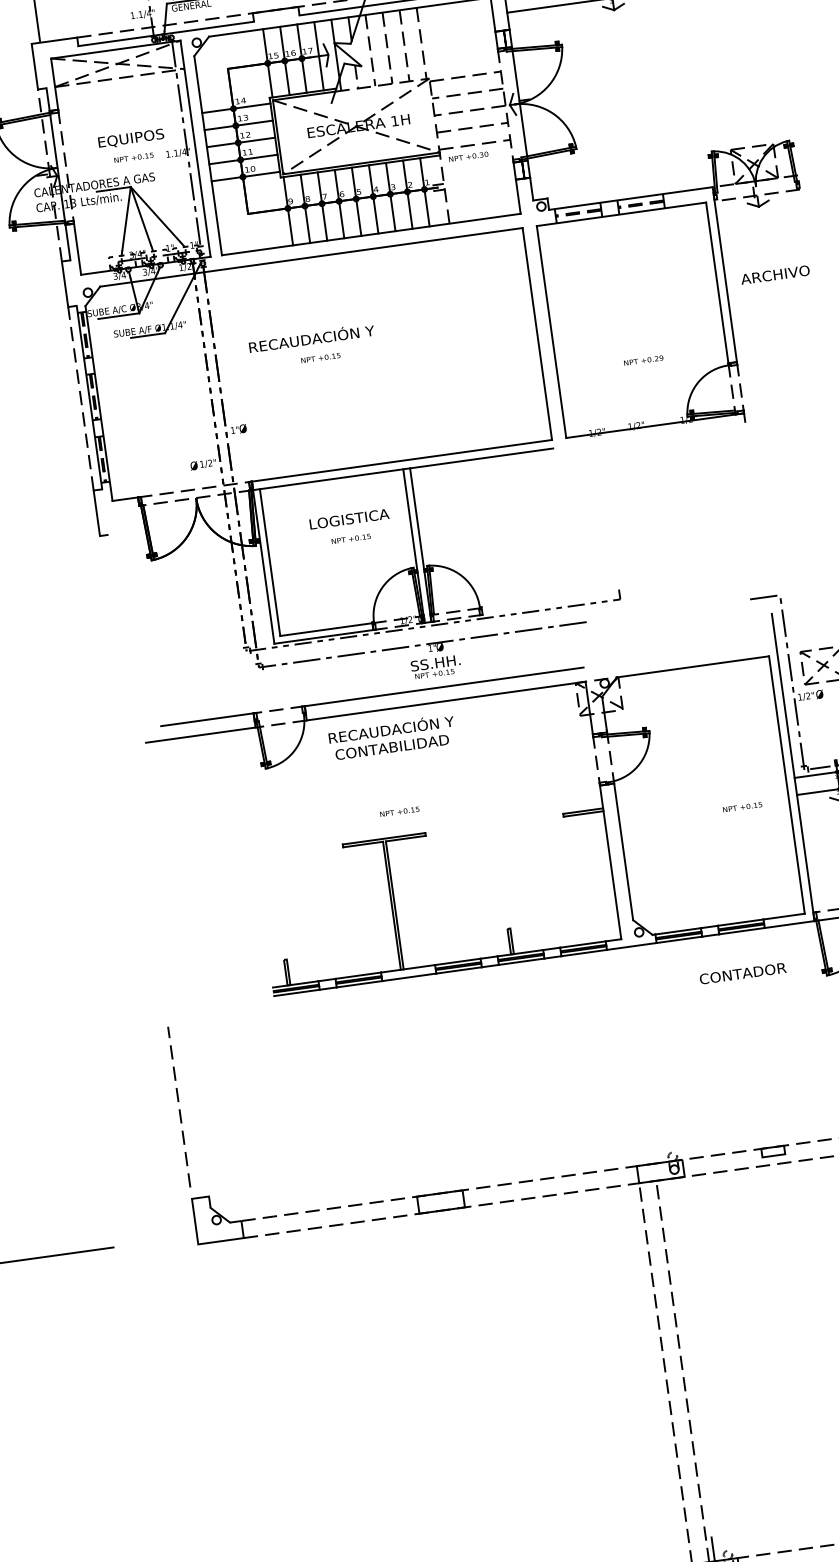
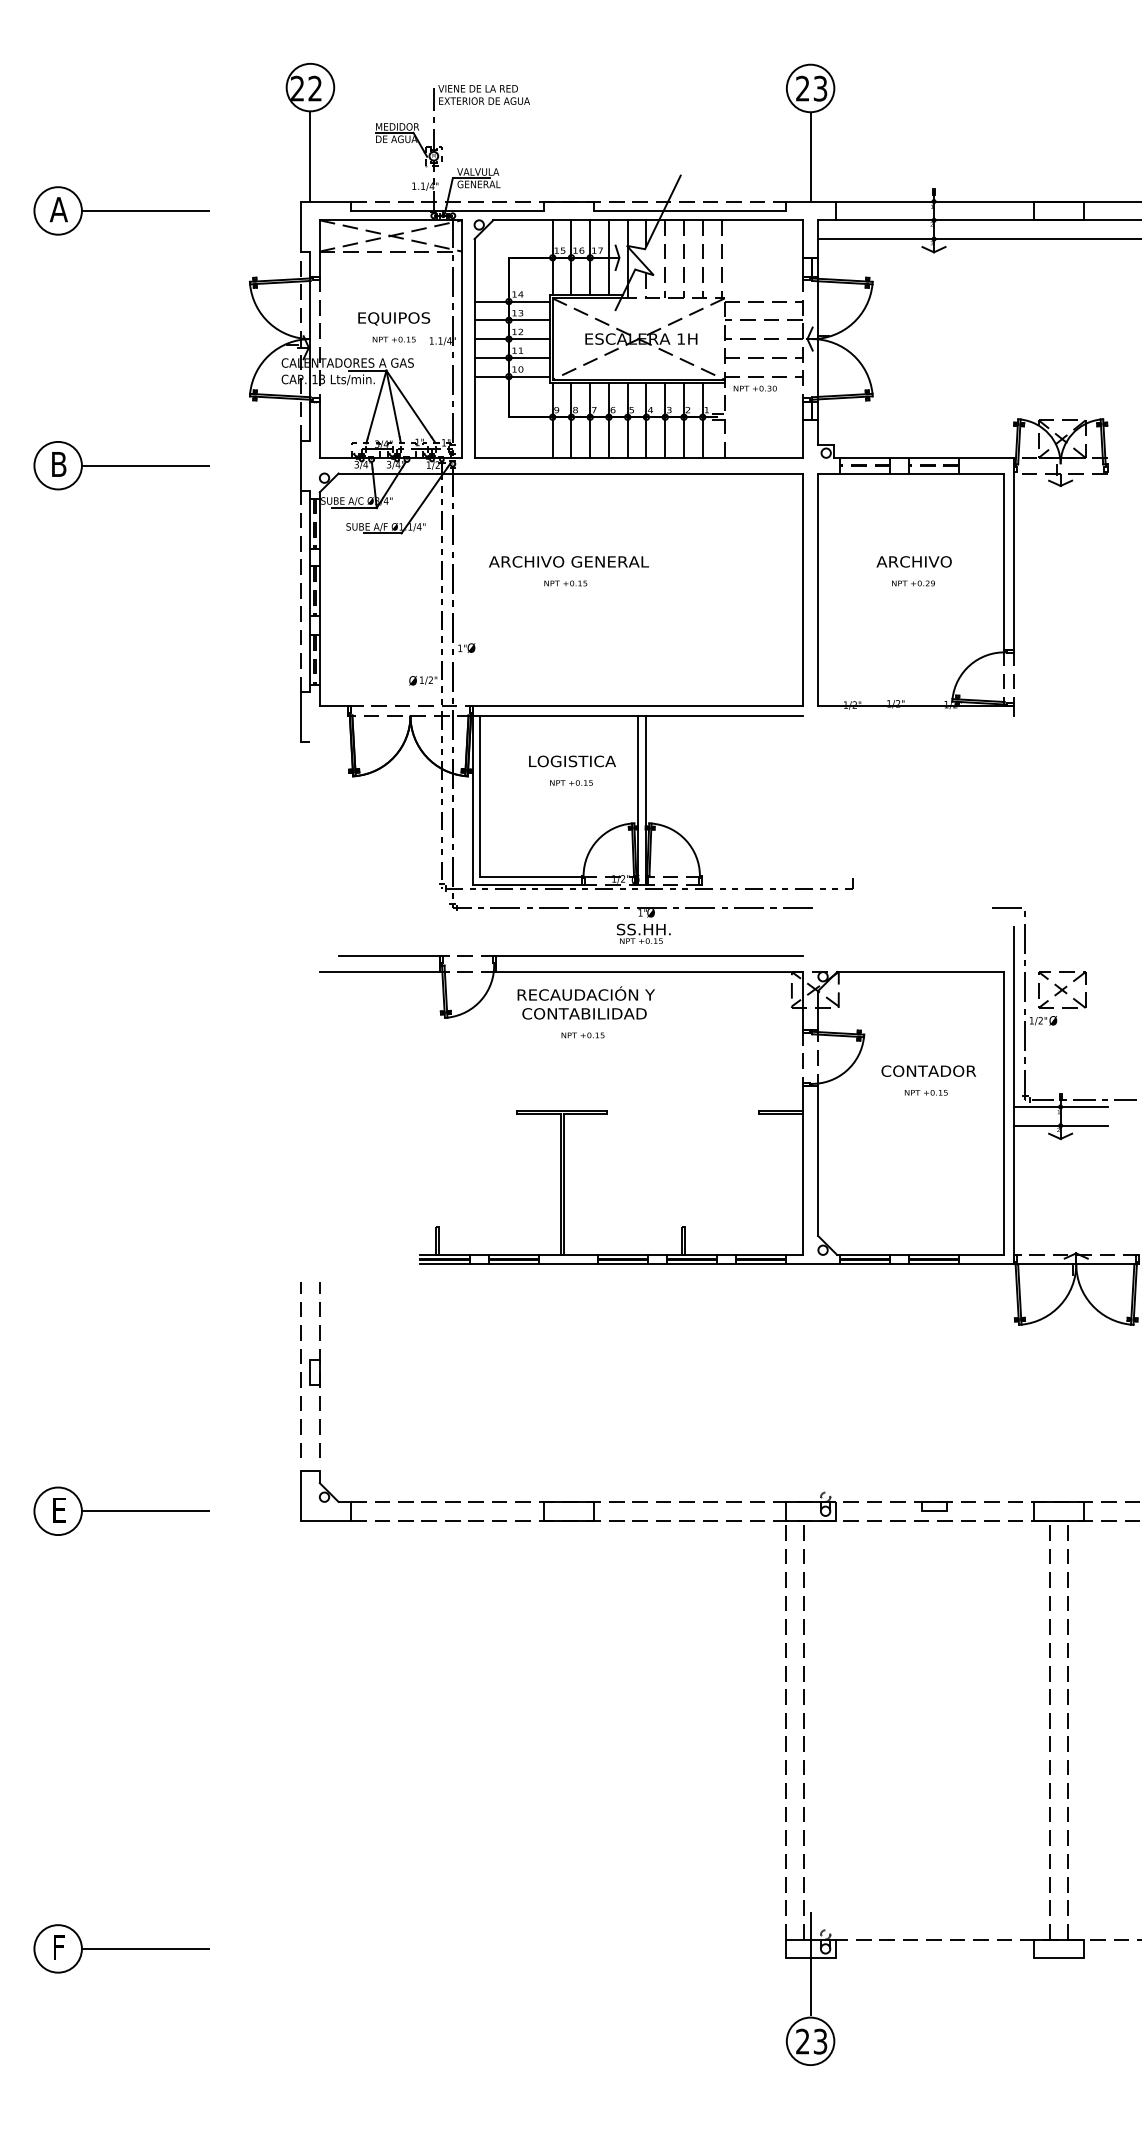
text: (774, 274) -> (913, 561), moved
text: (320, 336) -> (568, 560), RECAUDACIÓN Y -> ARCHIVO GENERAL
text: (643, 360) -> (913, 583), moved
text: (741, 807) -> (925, 1092), moved
text: (399, 811) -> (582, 1035), moved
text: (742, 972) -> (928, 1070), moved
part: (191, 1105) -> (314, 1369), added

